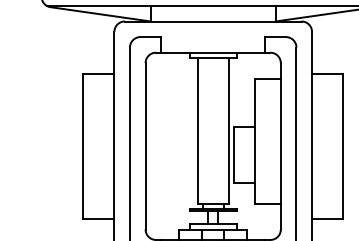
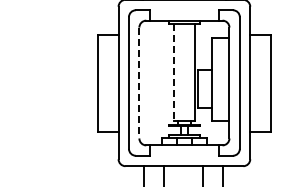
line: (198, 130) -> (174, 72), solid -> dashed
line: (145, 147) -> (139, 83), solid -> dashed

